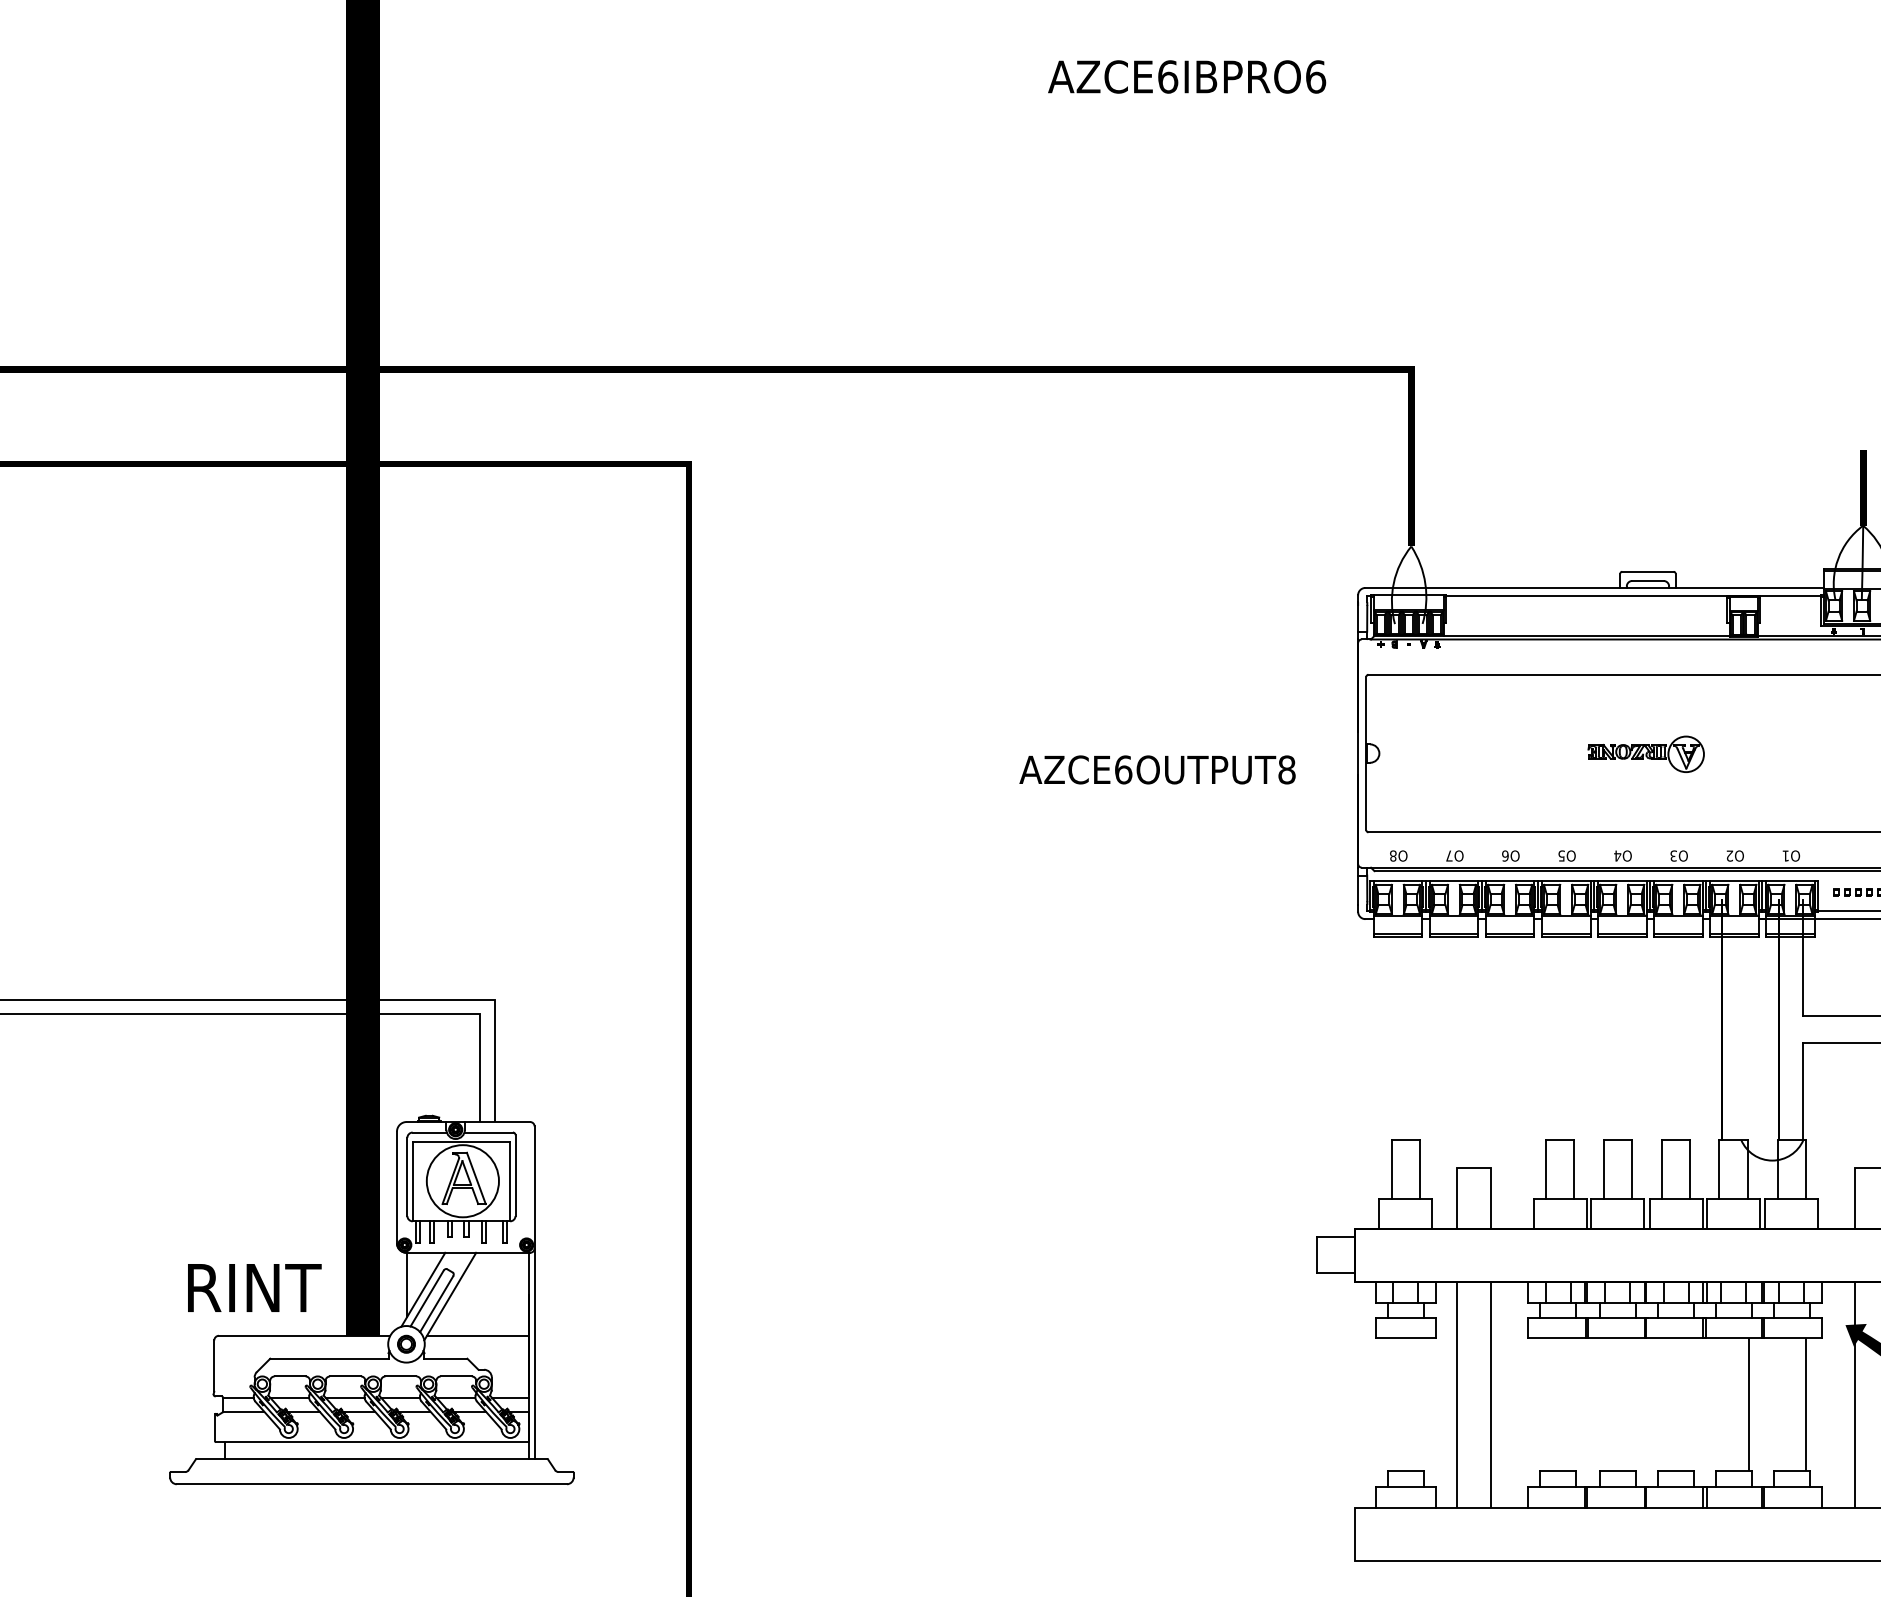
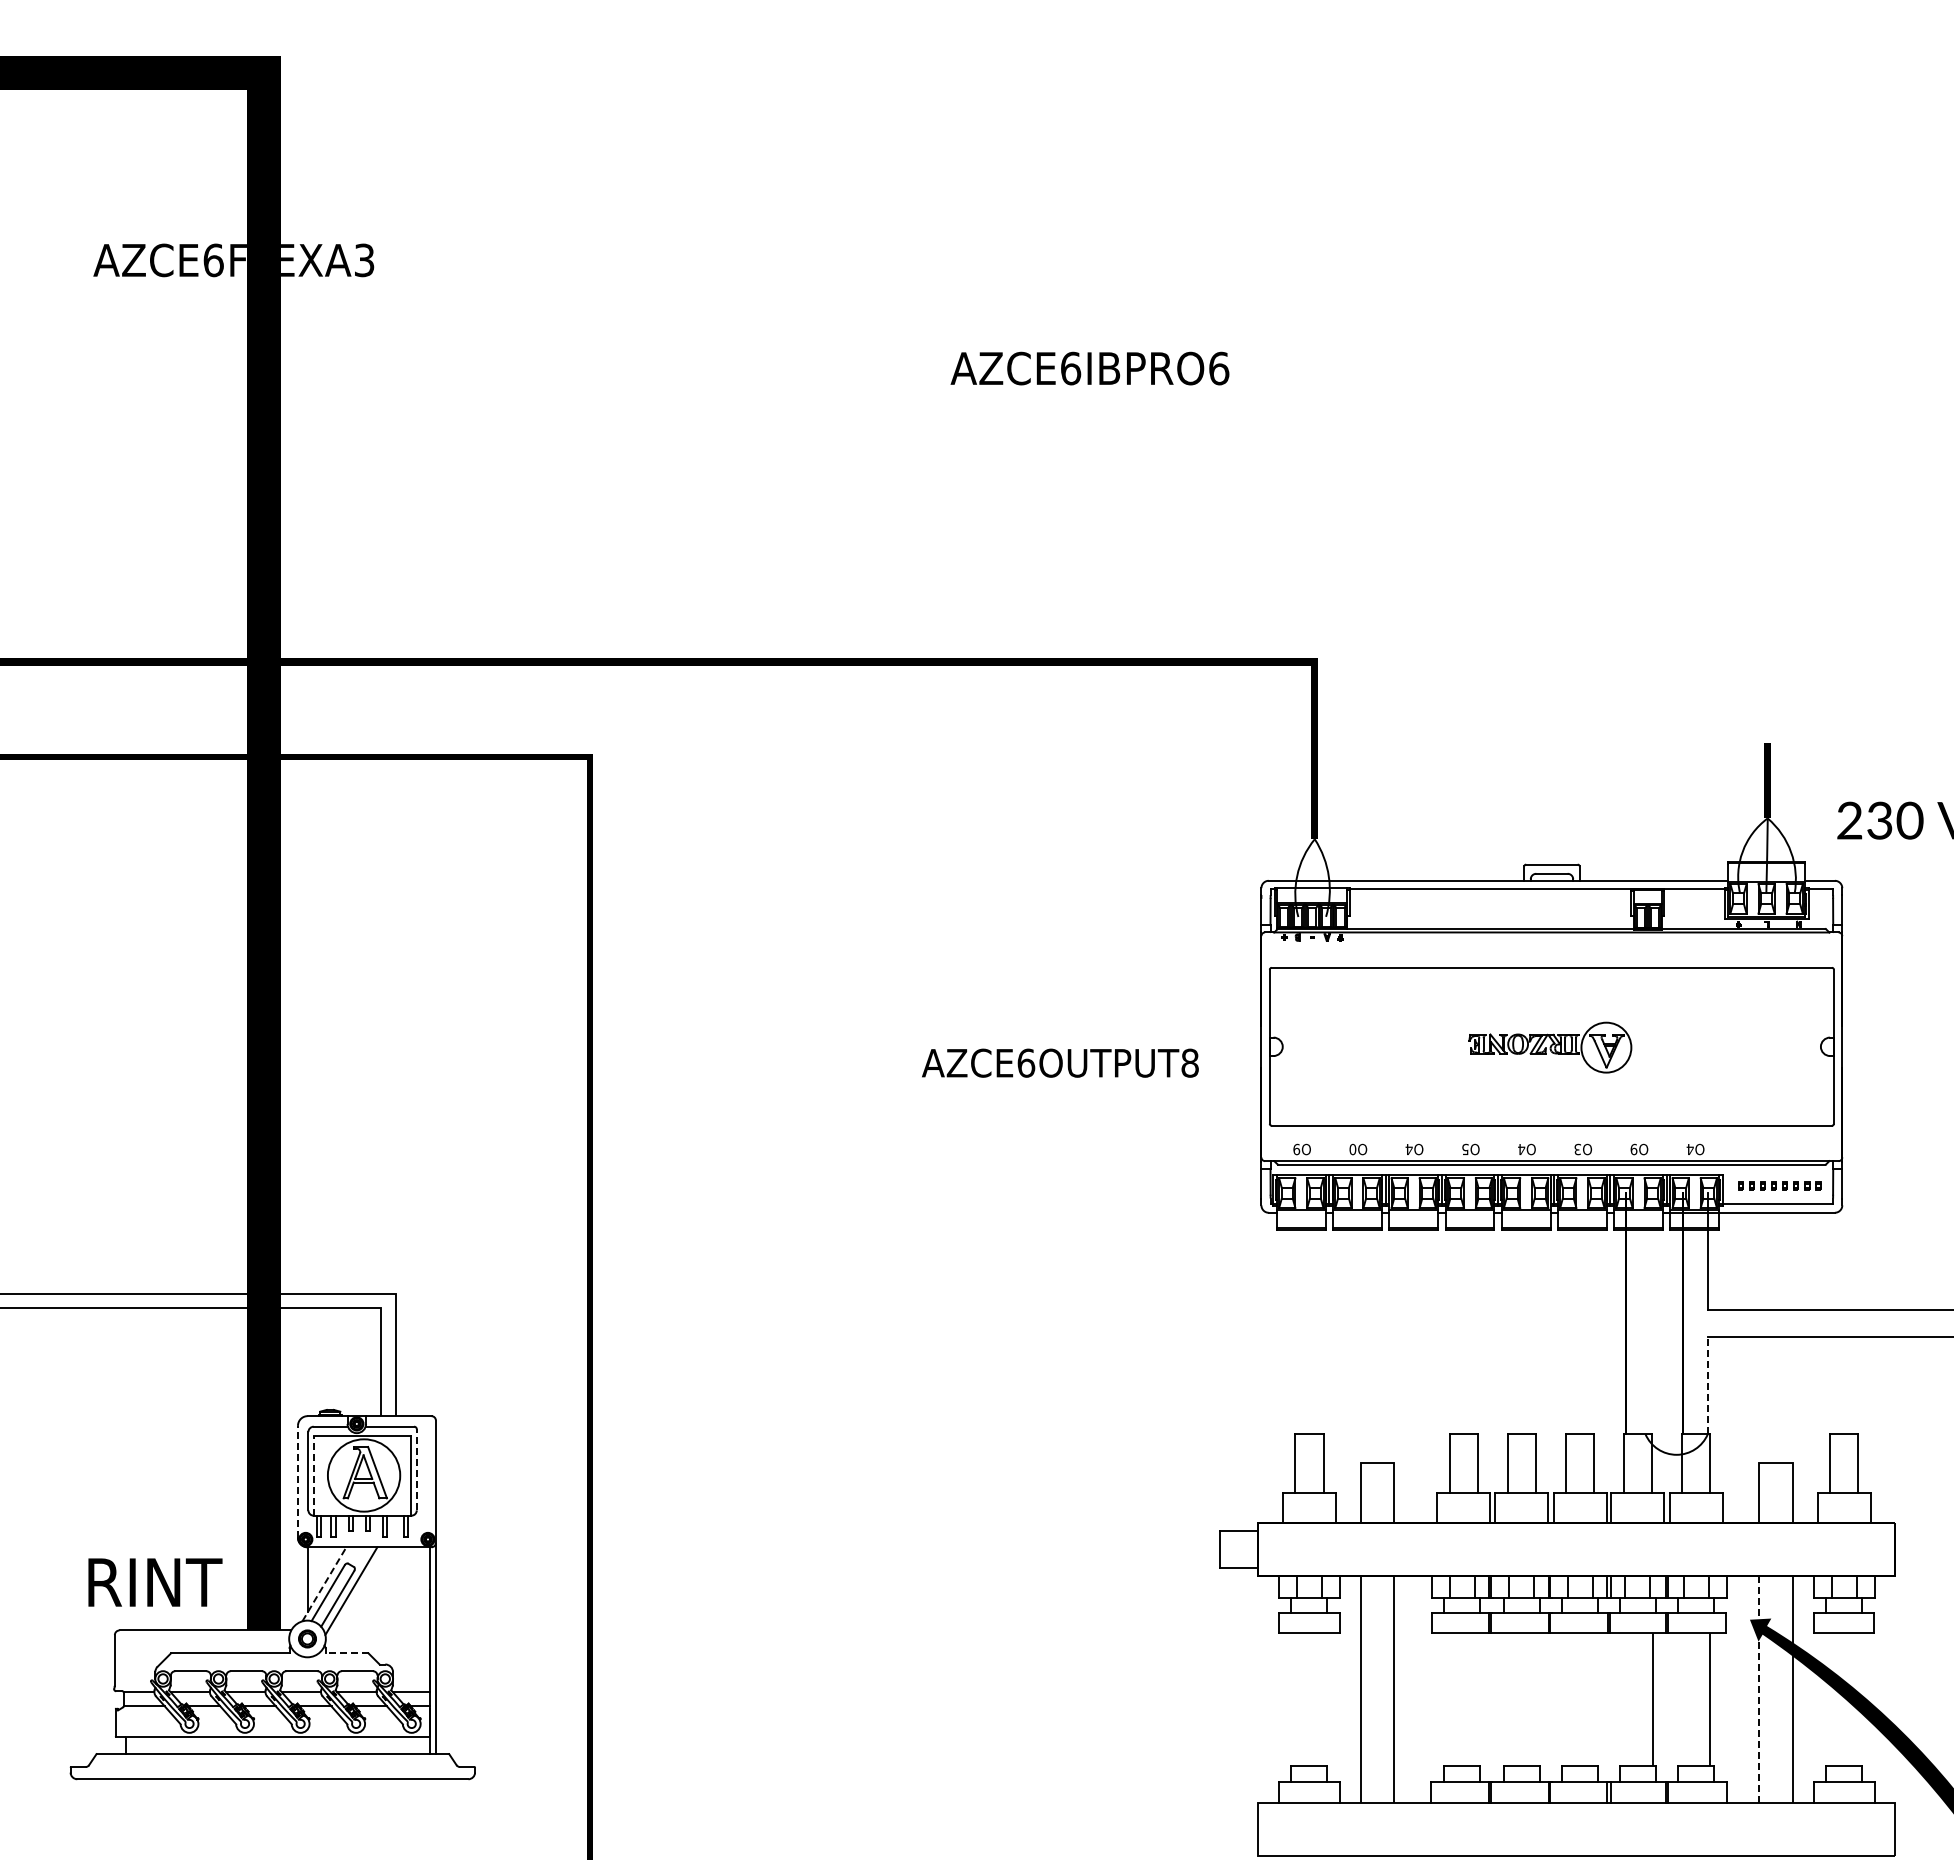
part: (1645, 754) -> (1549, 1047), size x1.4
text: (1393, 855) -> (1296, 1148), O8 -> O9
text: (1448, 856) -> (1352, 1149), O7 -> O0
text: (1504, 856) -> (1408, 1149), O6 -> O4
text: (1729, 856) -> (1633, 1149), O2 -> O9
text: (1785, 856) -> (1689, 1149), O1 -> O4
line: (1803, 1091) -> (1707, 1385), solid -> dashed
line: (515, 1175) -> (416, 1469), solid -> dashed
line: (412, 1181) -> (313, 1475), solid -> dashed
line: (396, 1187) -> (297, 1481), solid -> dashed
line: (423, 1288) -> (324, 1583), solid -> dashed
line: (477, 1335) -> (378, 1630), removed
line: (446, 1358) -> (347, 1653), solid -> dashed
line: (1854, 1394) -> (1759, 1689), solid -> dashed

